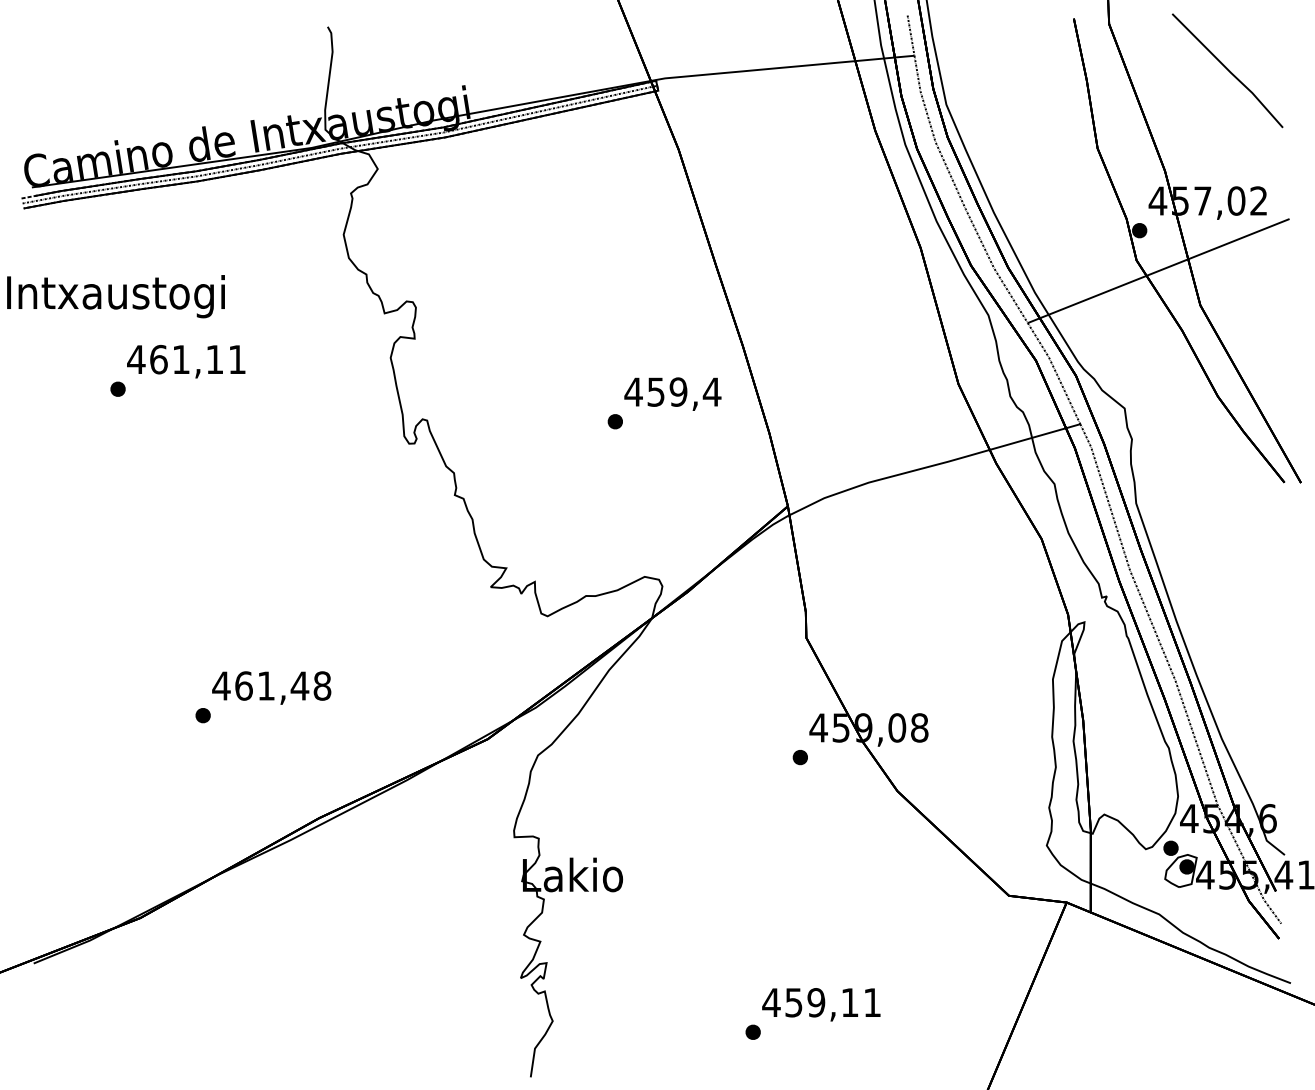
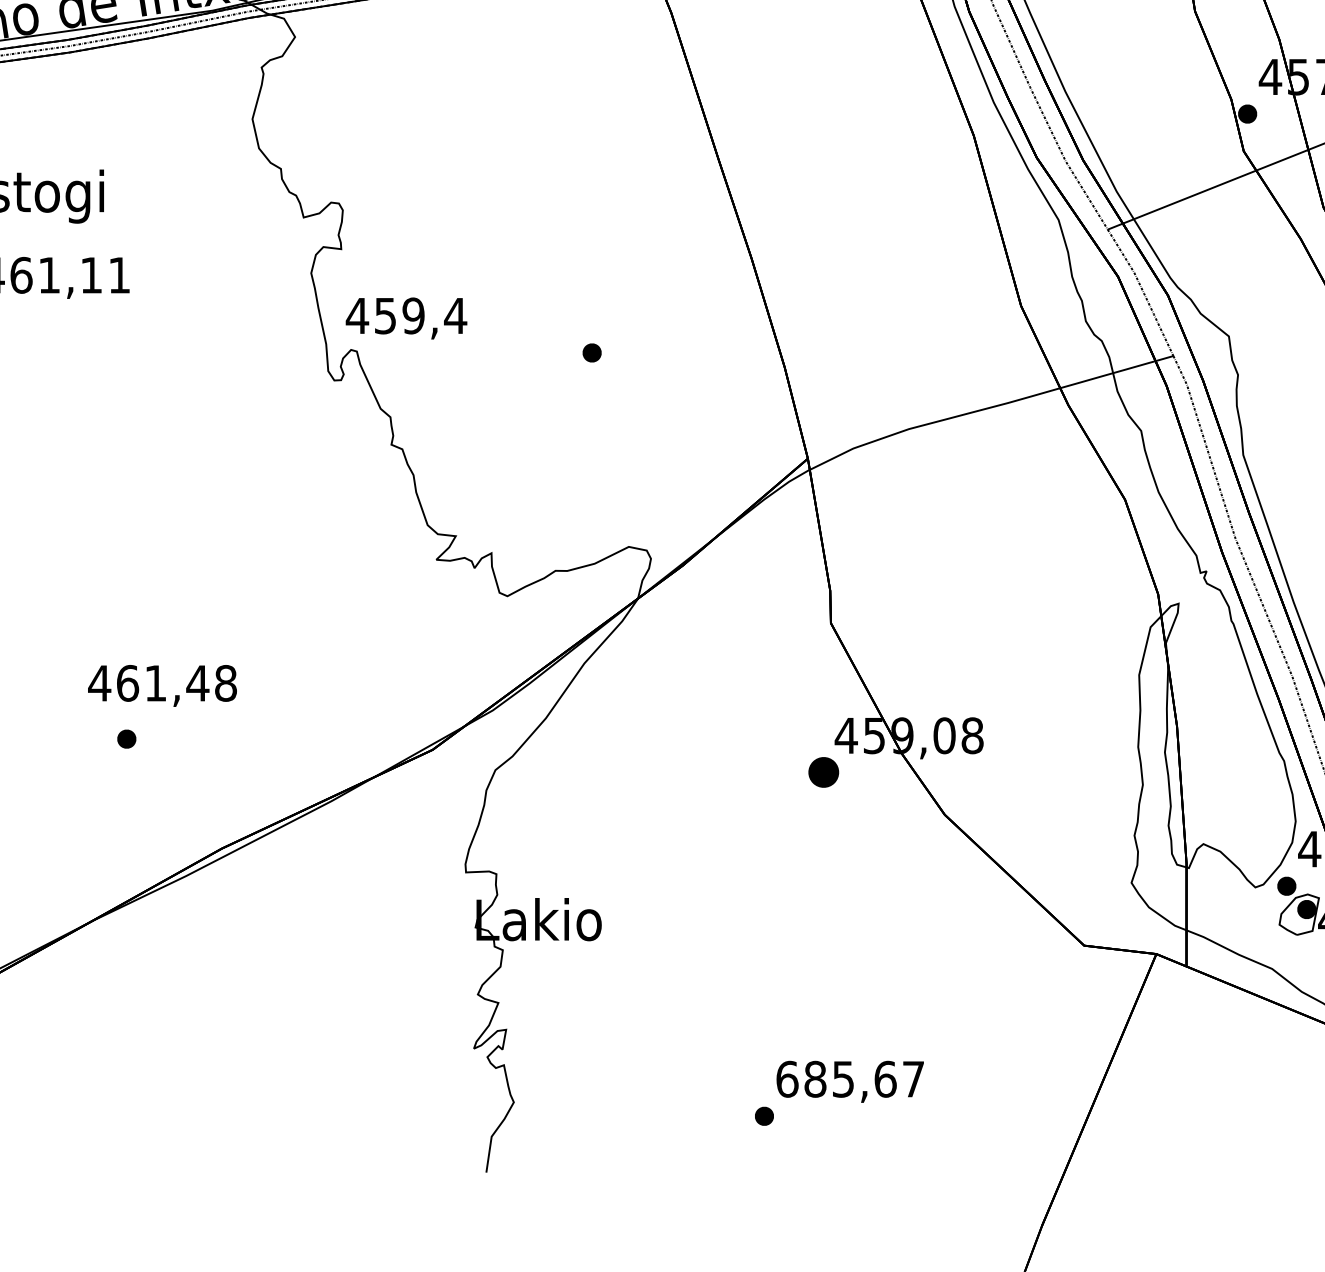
text: (672, 393) -> (406, 317), moved
part: (202, 715) -> (125, 738), moved
part: (799, 757) -> (822, 772), size x1.6
text: (821, 1002) -> (849, 1079), 459,11 -> 685,67

